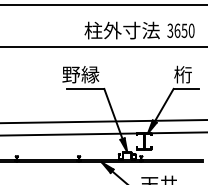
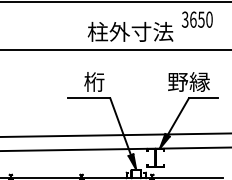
text: (180, 30) -> (196, 19), moved
text: (80, 74) -> (83, 81), 野縁 -> 桁
text: (173, 74) -> (188, 81), 桁 -> 野縁

